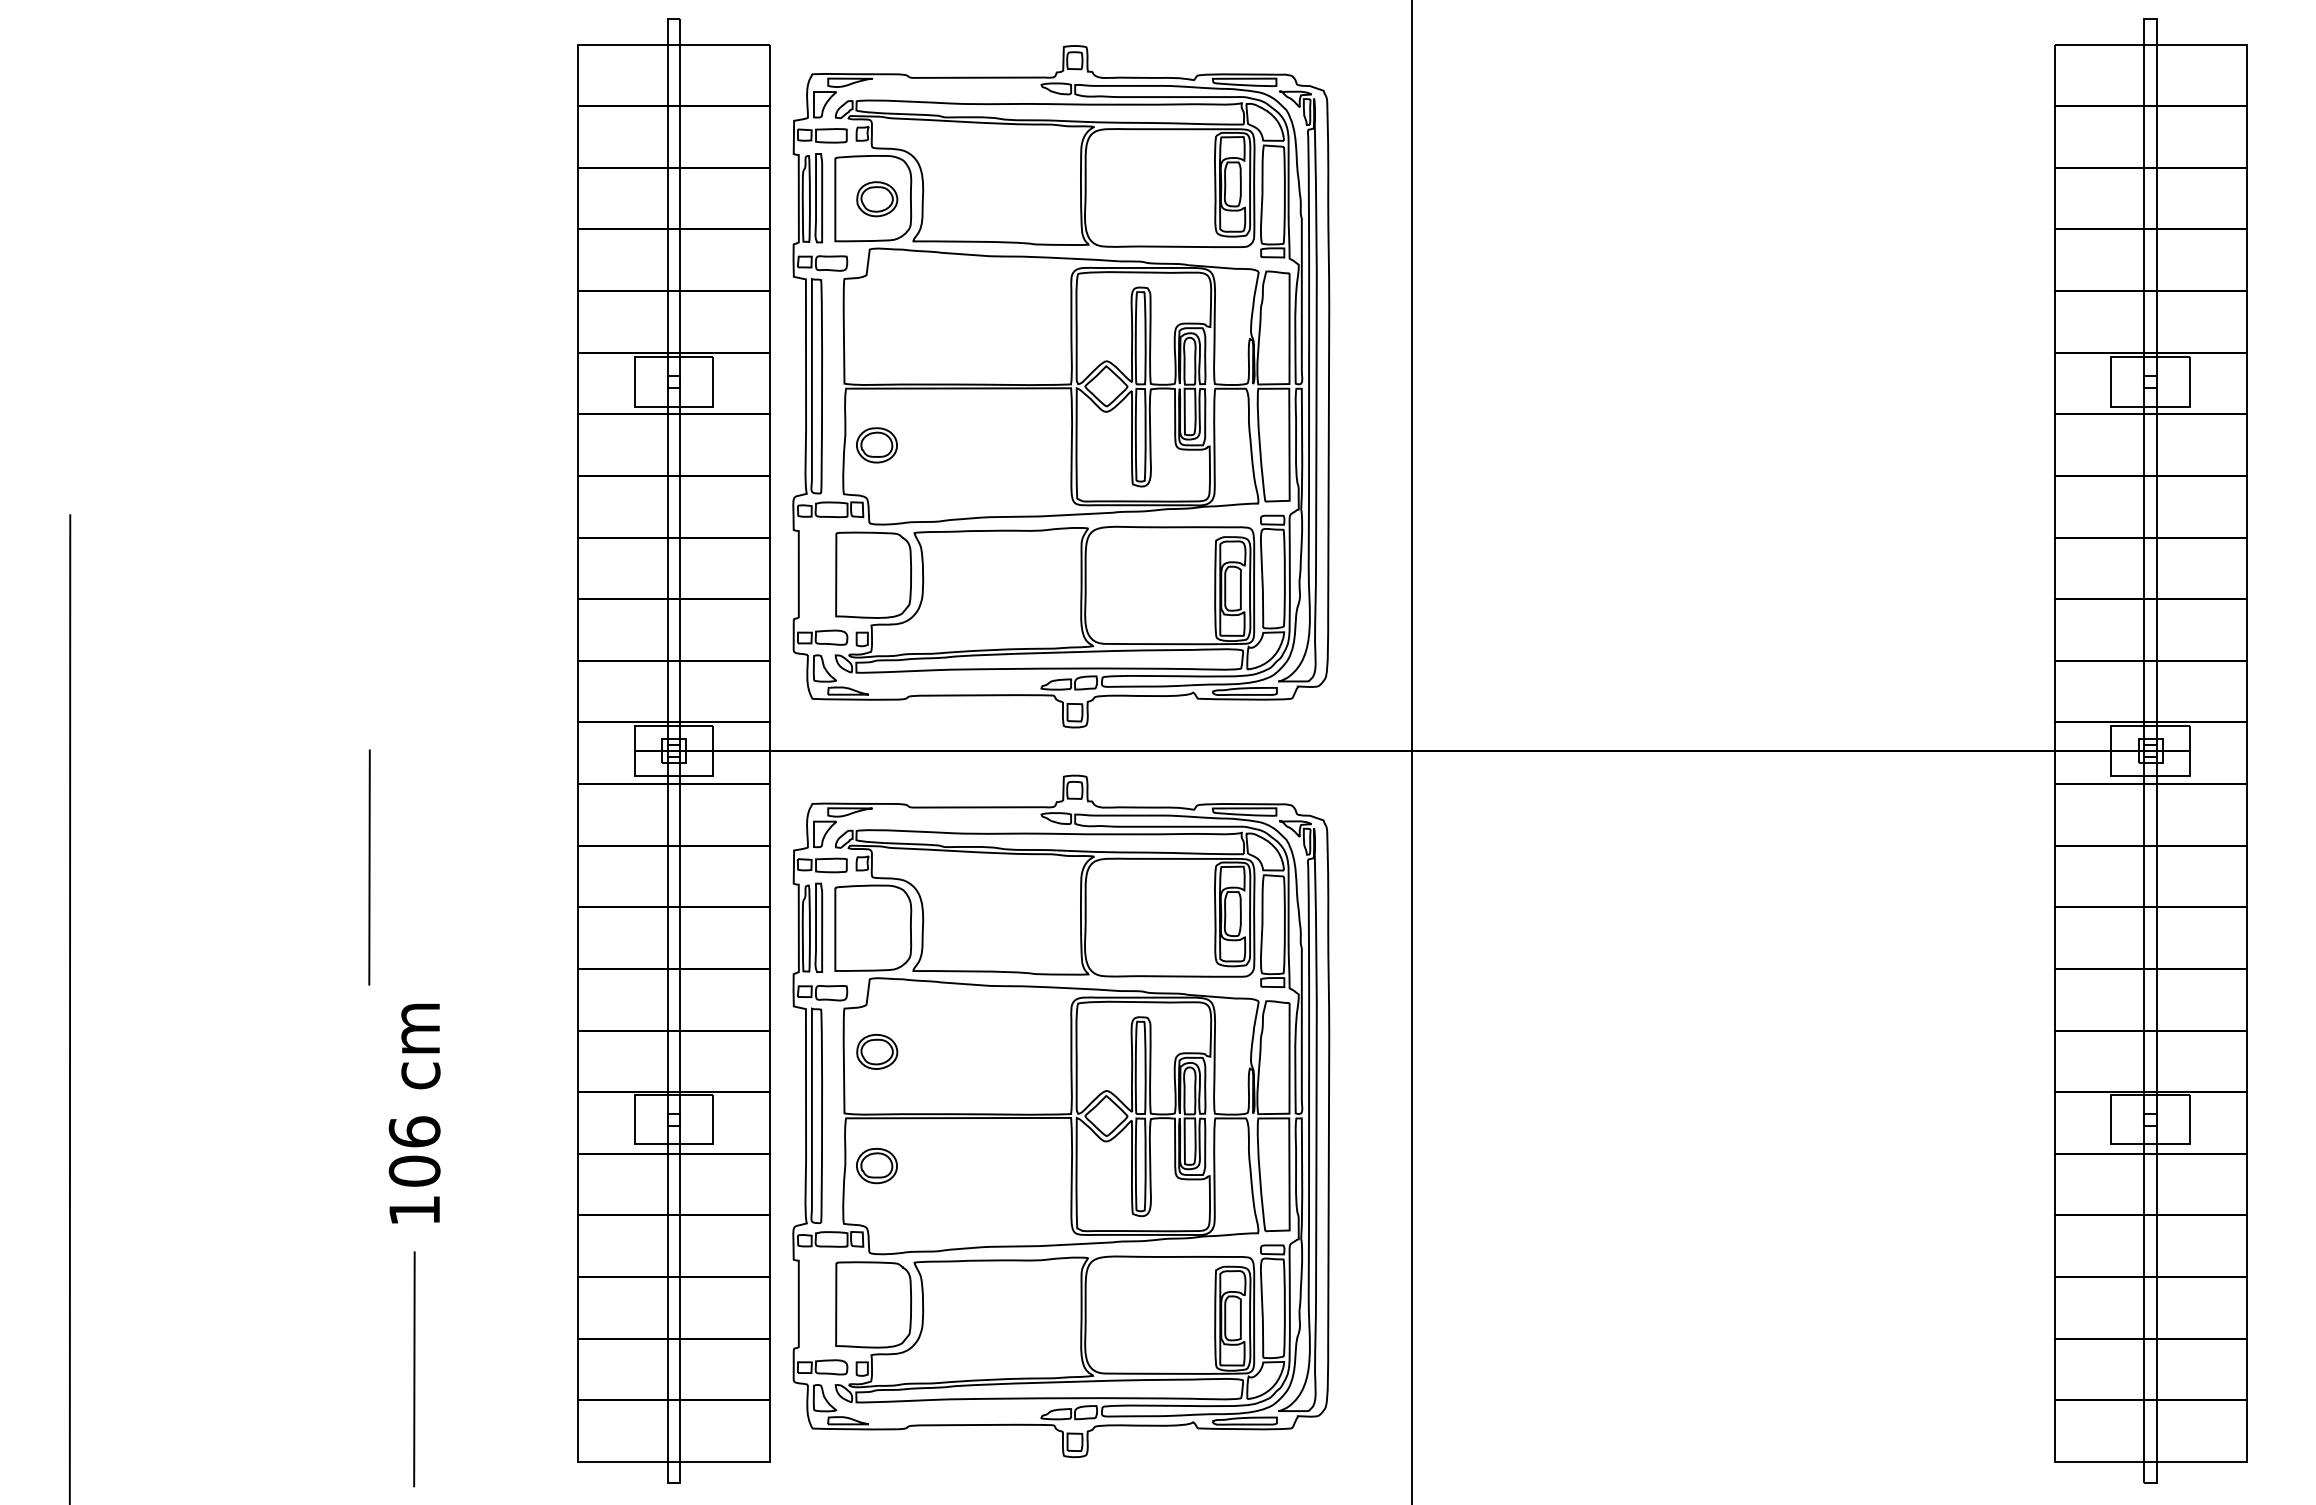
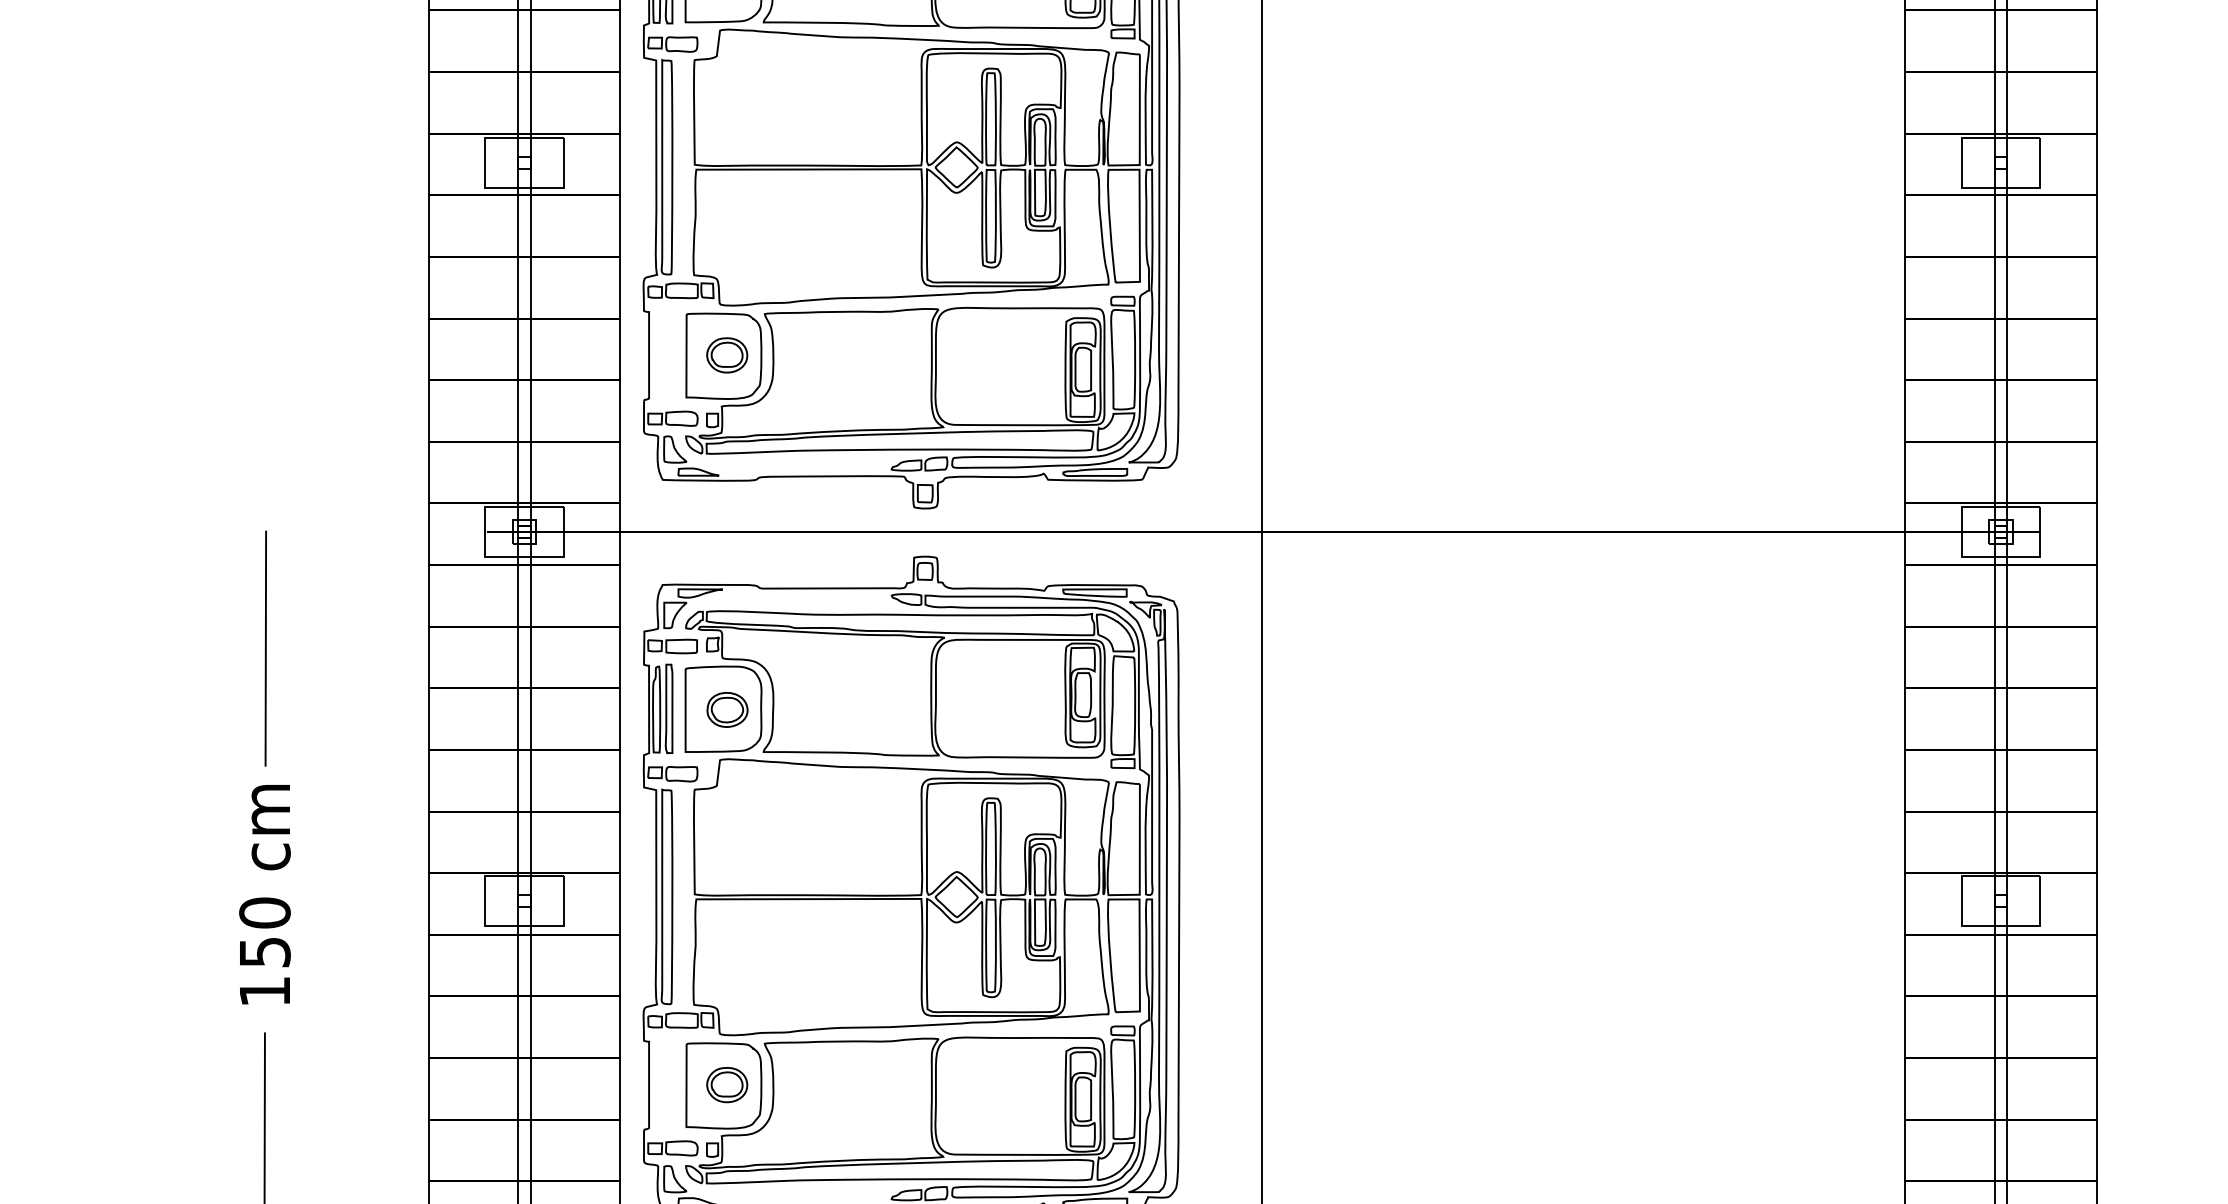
part: (876, 445) -> (726, 355), moved
line: (369, 867) -> (265, 648), moved
part: (877, 1051) -> (727, 709), moved
text: (414, 1151) -> (264, 932), 106 -> 150
part: (876, 1165) -> (726, 1084), moved

